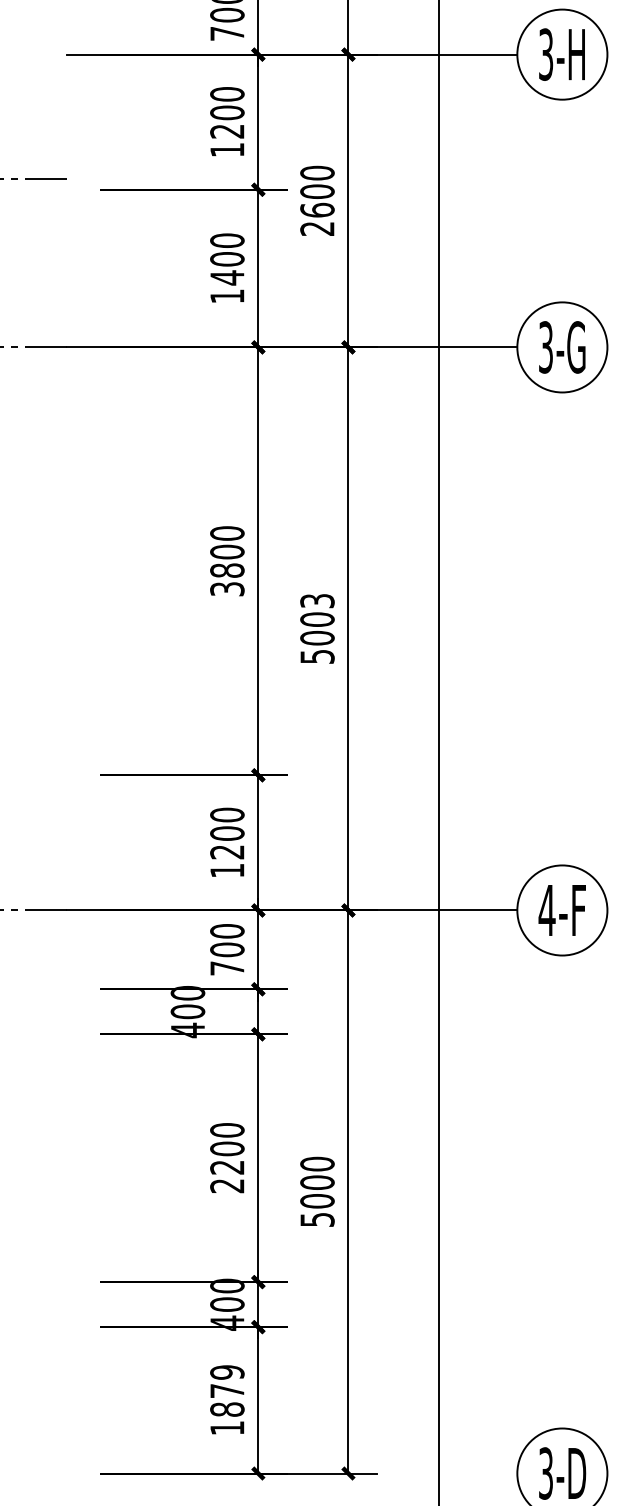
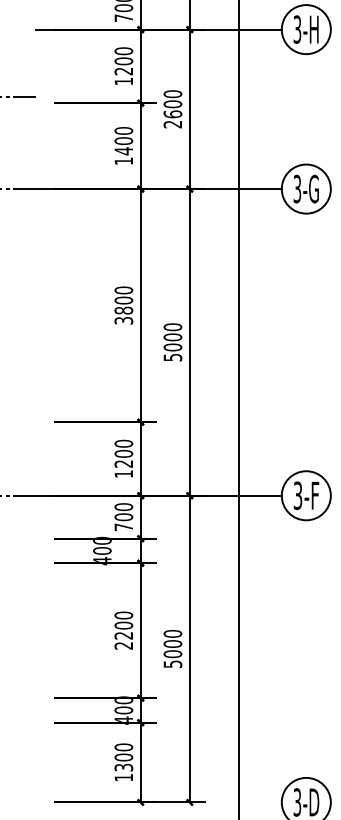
text: (316, 601) -> (172, 327), 5003 -> 5000
text: (546, 909) -> (297, 495), 4-F -> 3-F
text: (226, 1391) -> (123, 757), 1879 -> 1300

